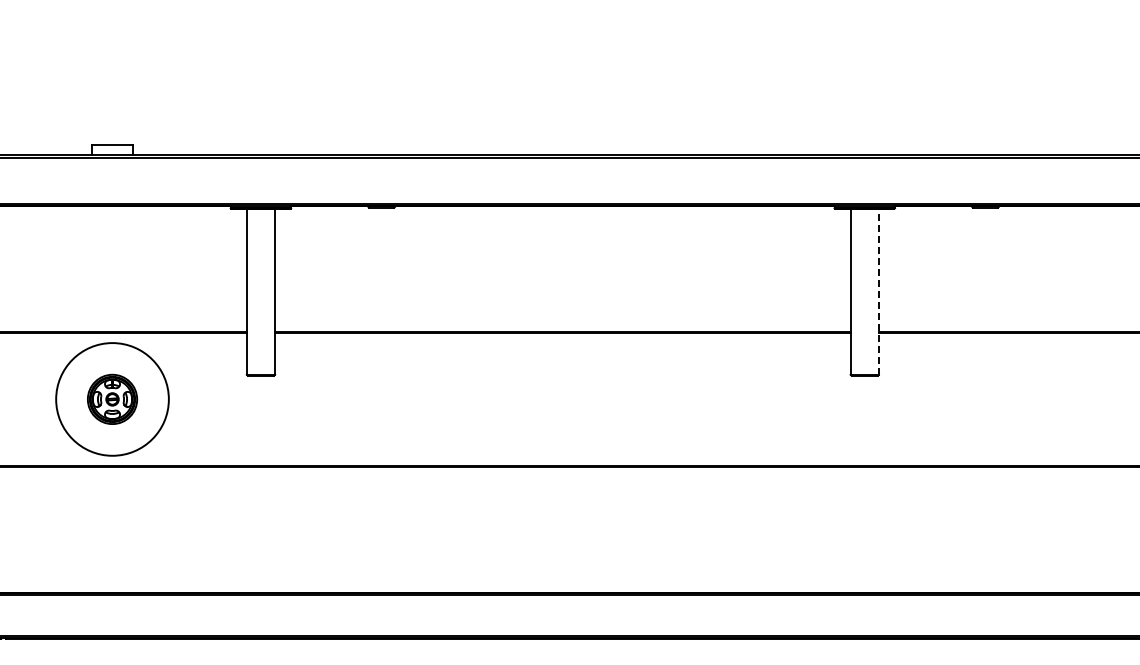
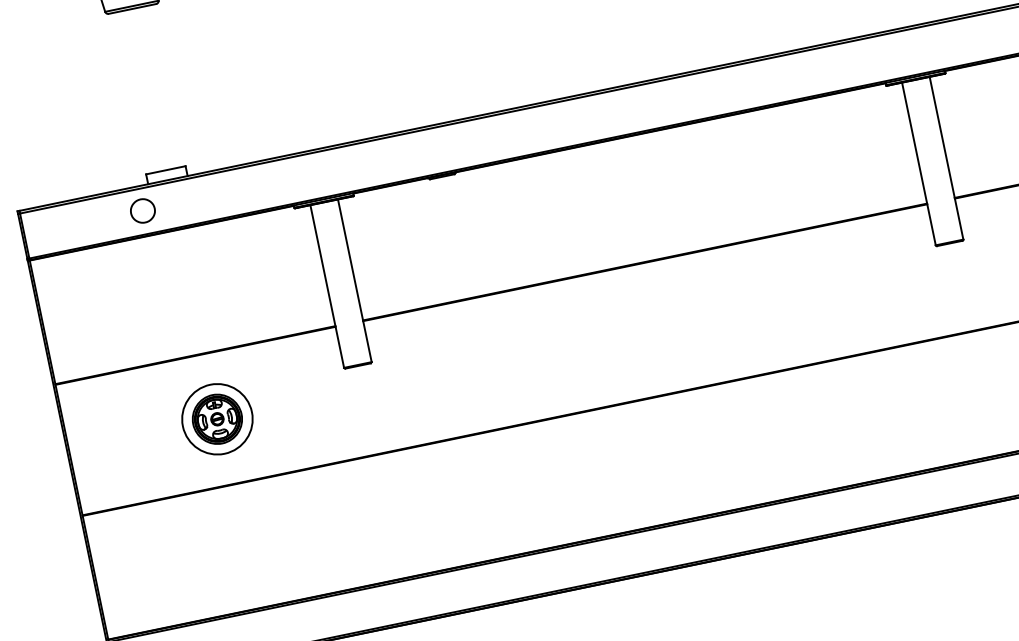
part: (81, 180) -> (142, 211), added
line: (878, 291) -> (946, 158), dashed -> solid
circle: (112, 399) -> (217, 419), size x0.62

